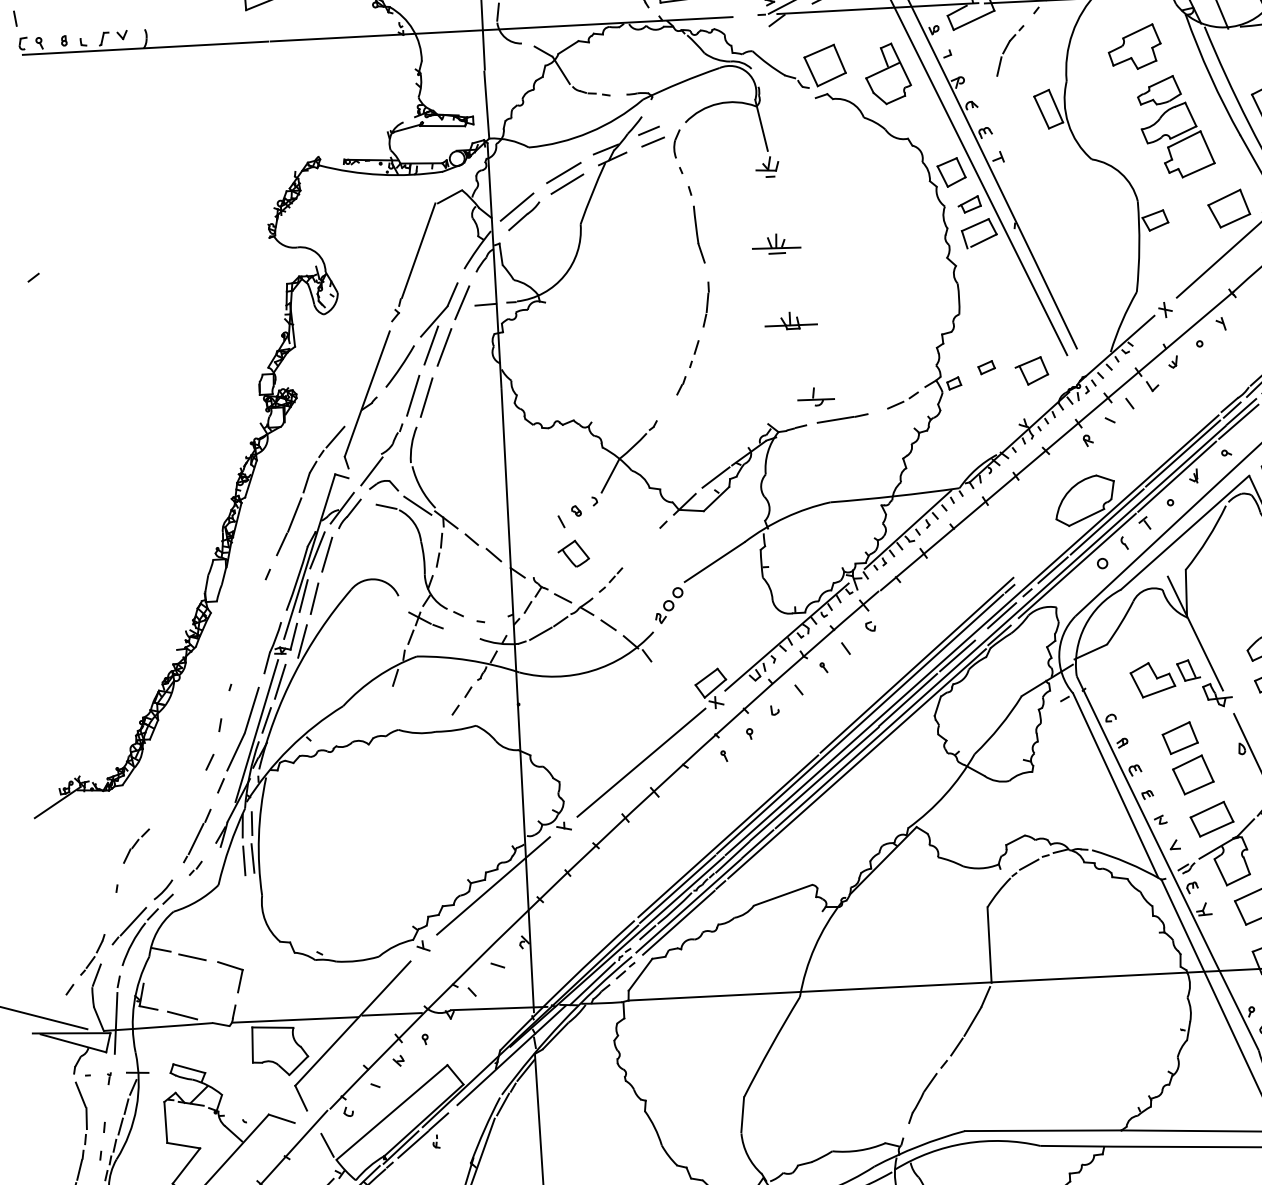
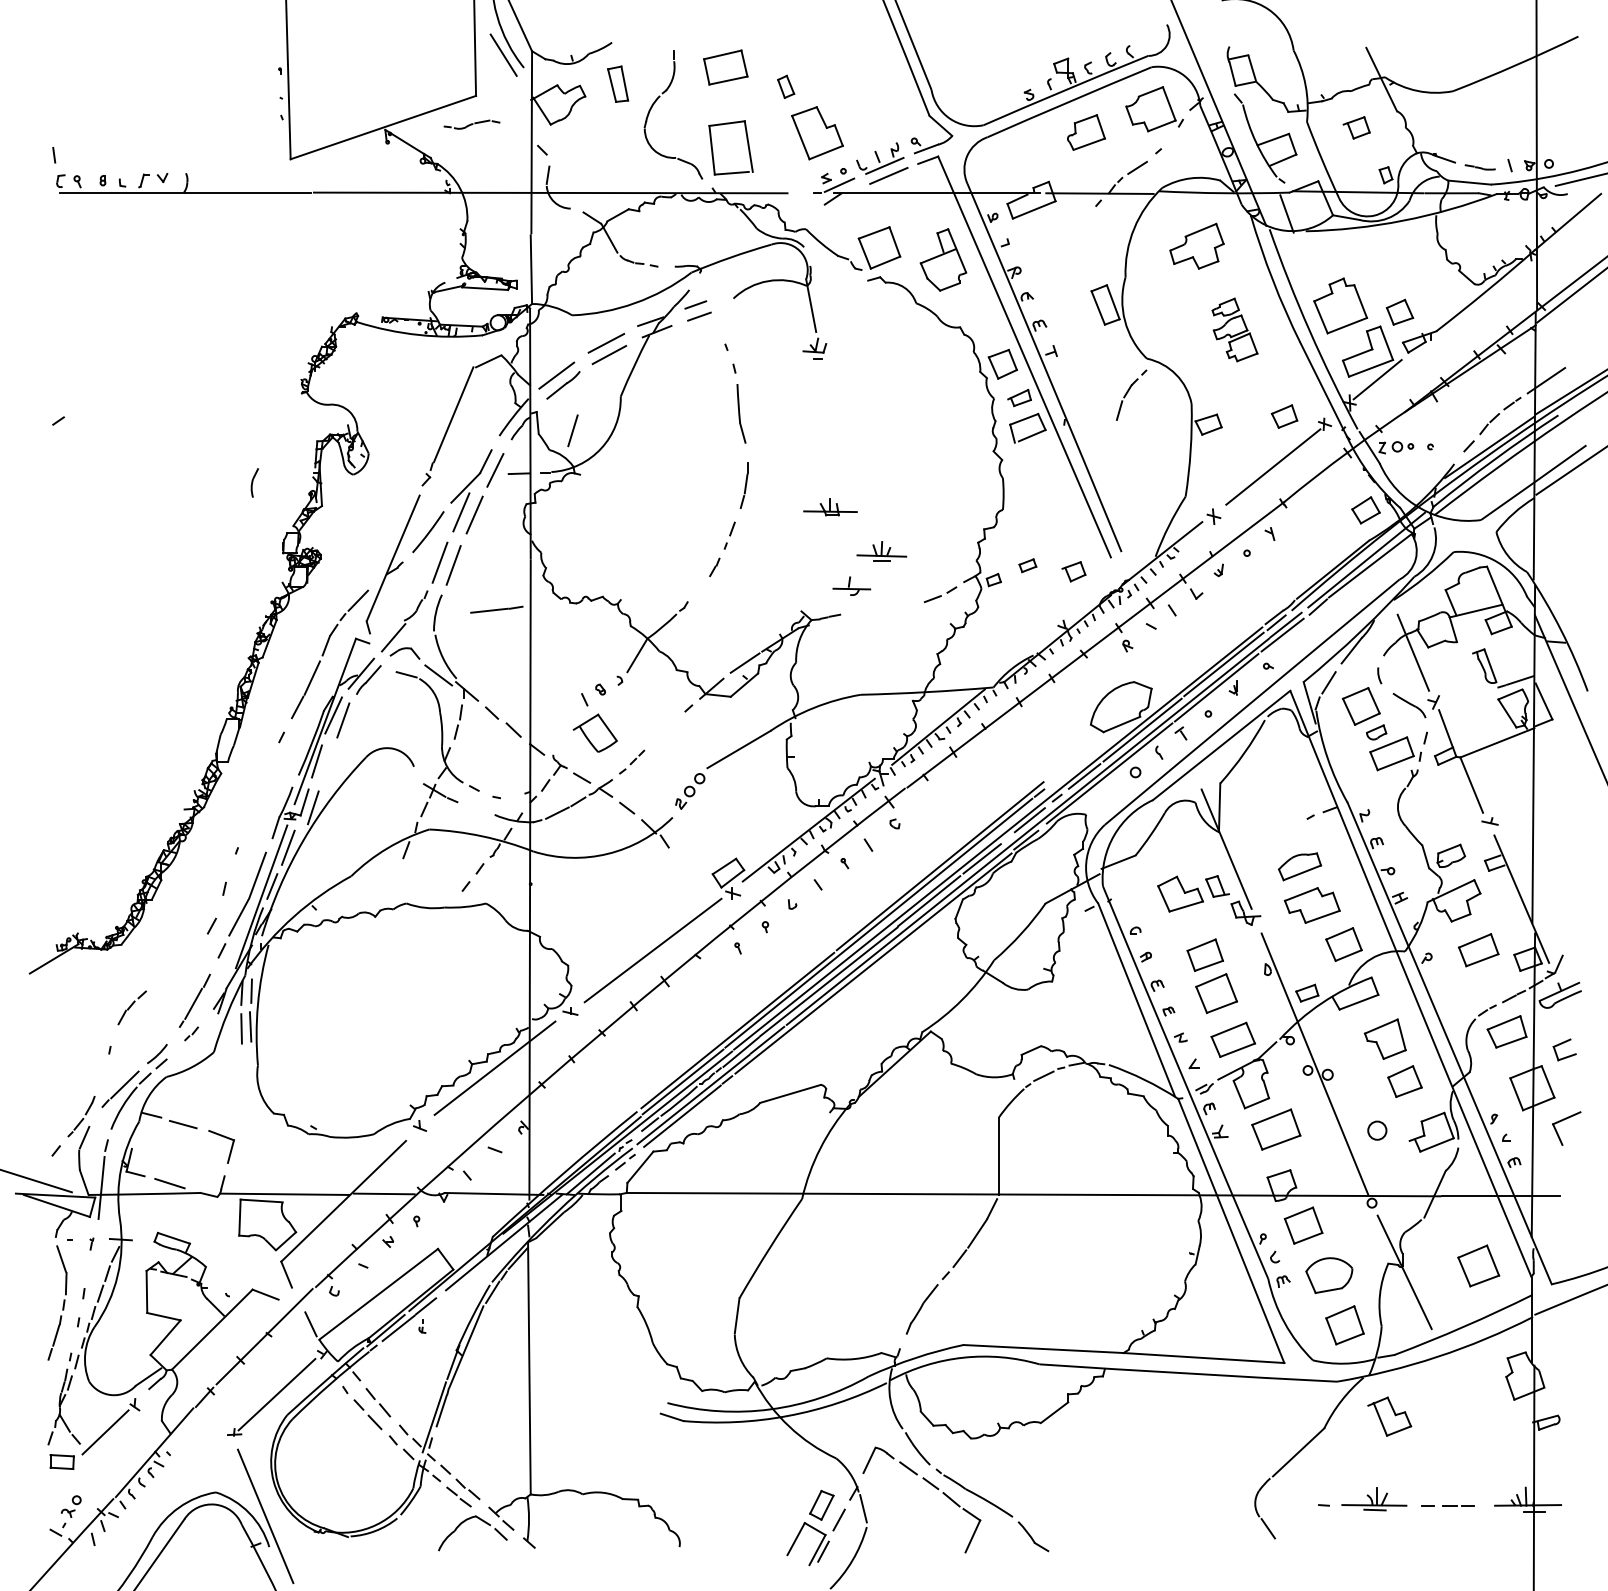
part: (1010, 50) -> (1131, 394), moved
part: (1175, 126) -> (1234, 329), size x0.6
part: (676, 143) -> (254, 482), moved
part: (1229, 208) -> (1284, 416), size x0.6
part: (776, 243) -> (881, 551), moved
part: (1031, 370) -> (1073, 571), size x0.7
line: (842, 418) -> (496, 609), moved
part: (573, 554) -> (595, 733), size x1.4
line: (314, 598) -> (572, 430), moved

